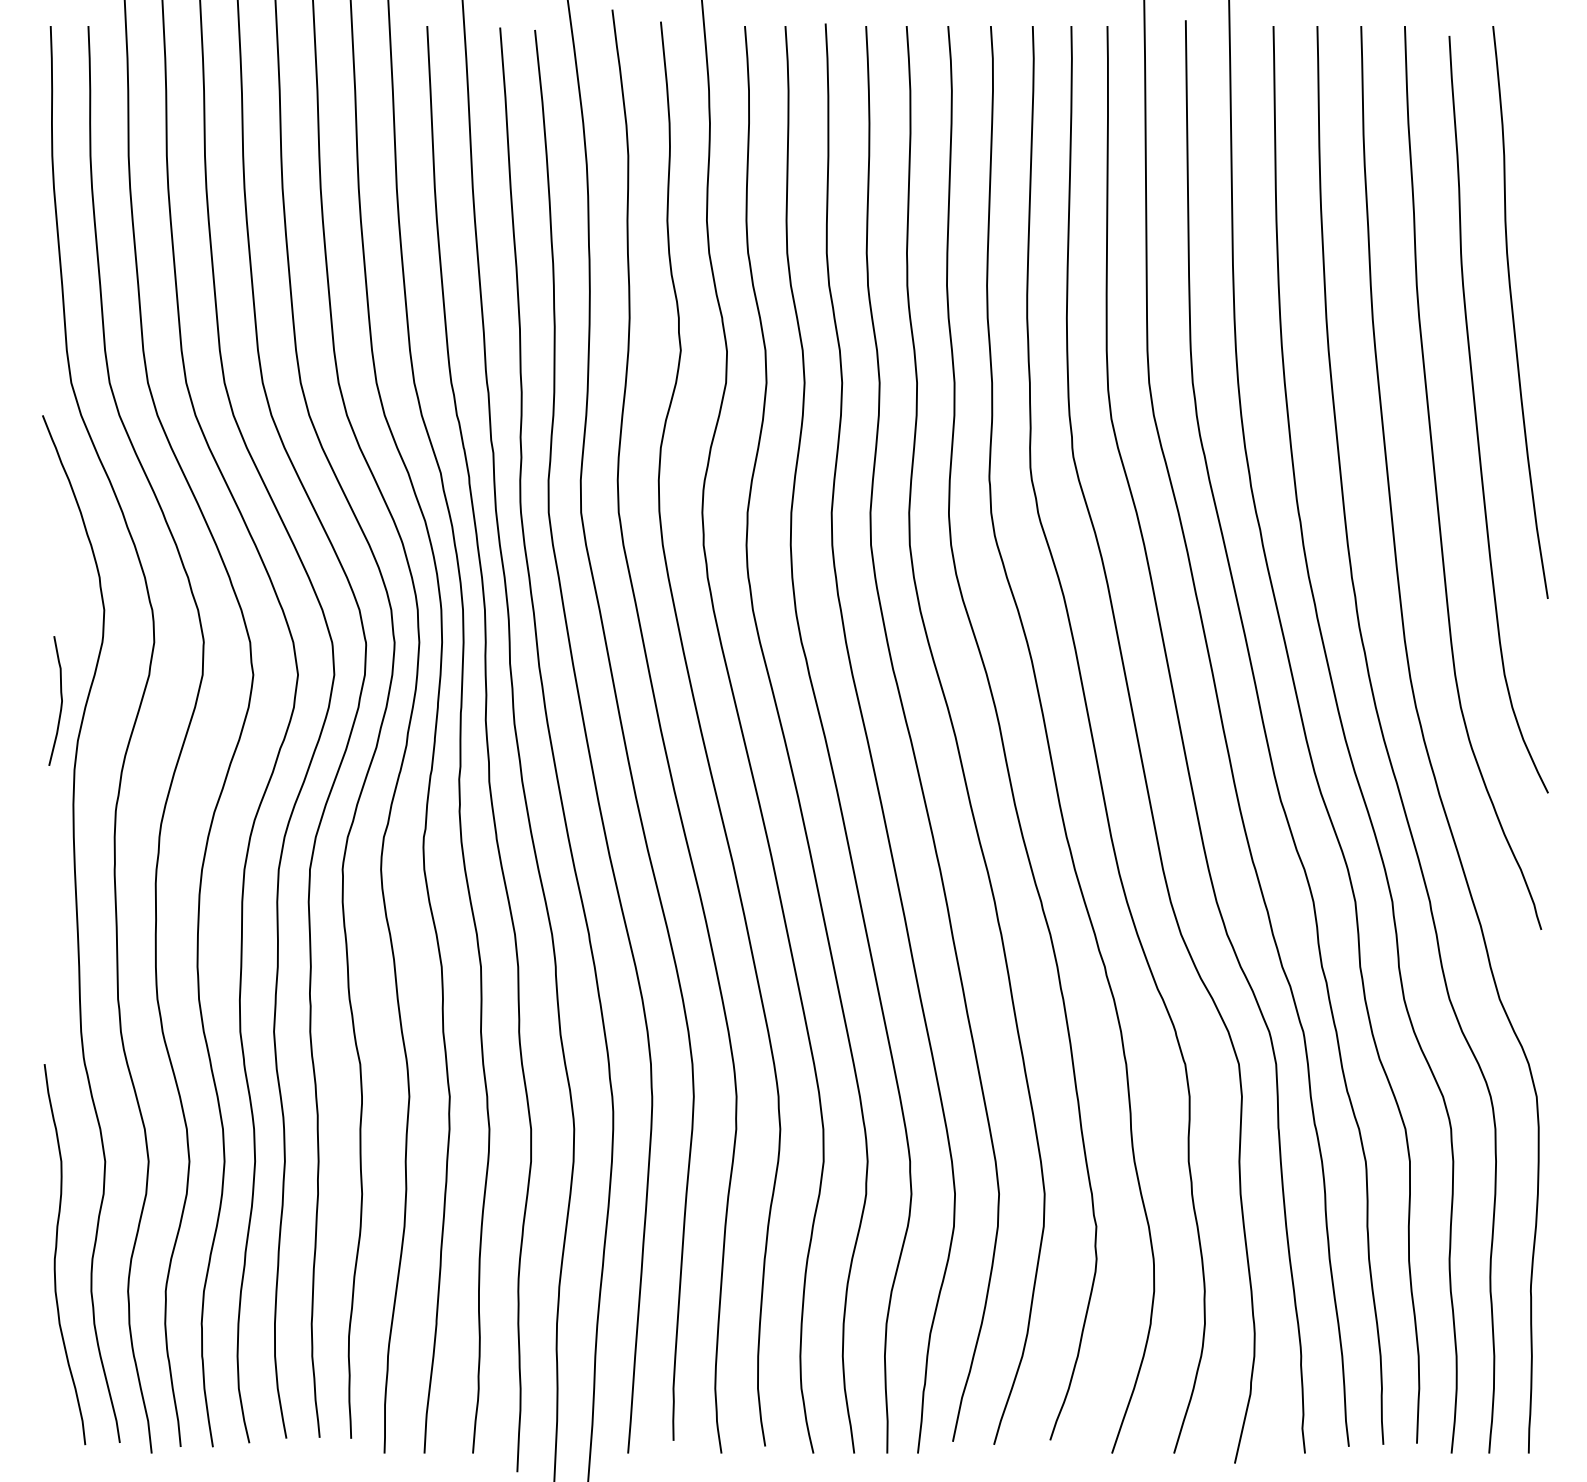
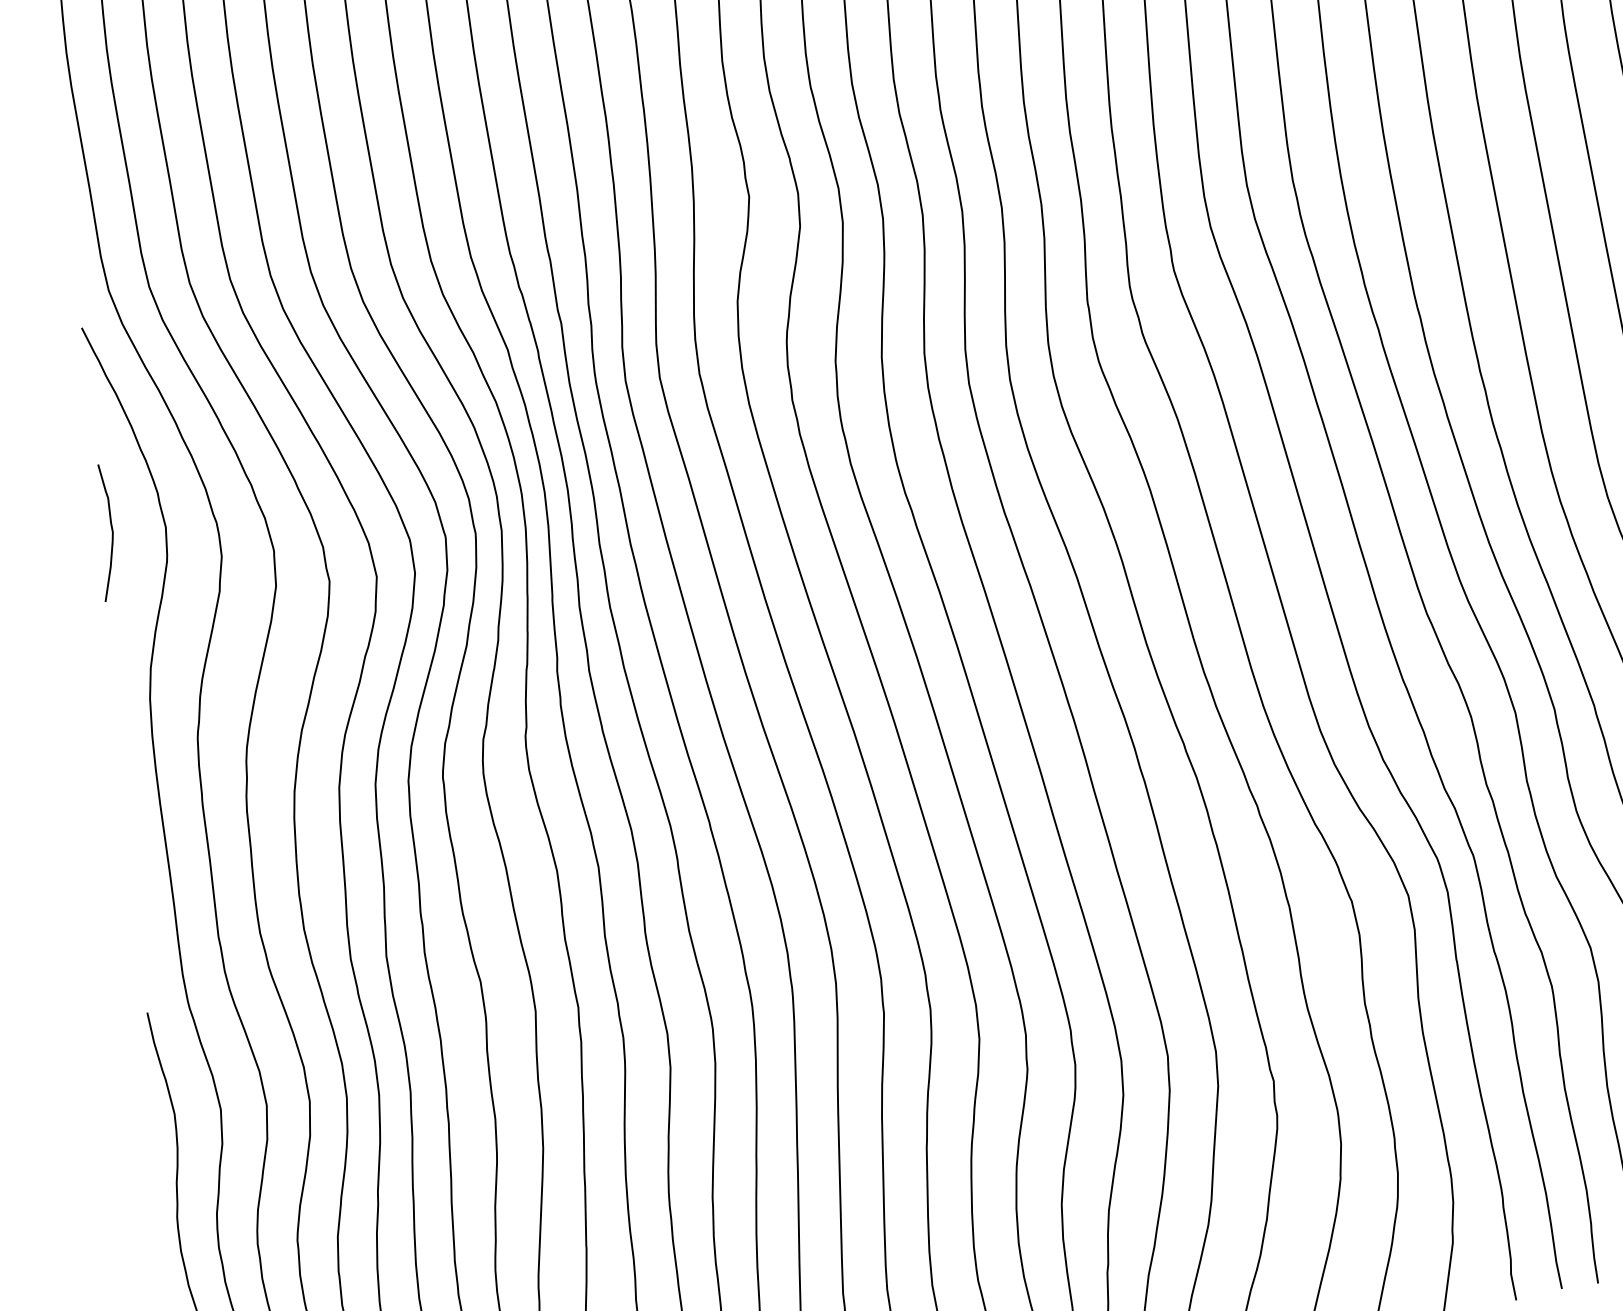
curve: (60, 697) -> (110, 528), moved

